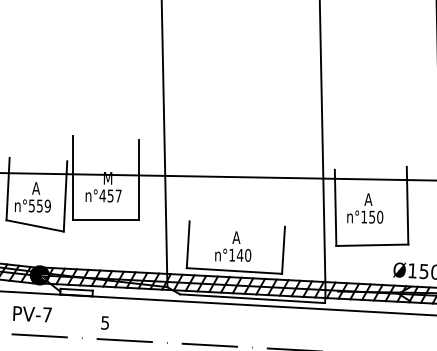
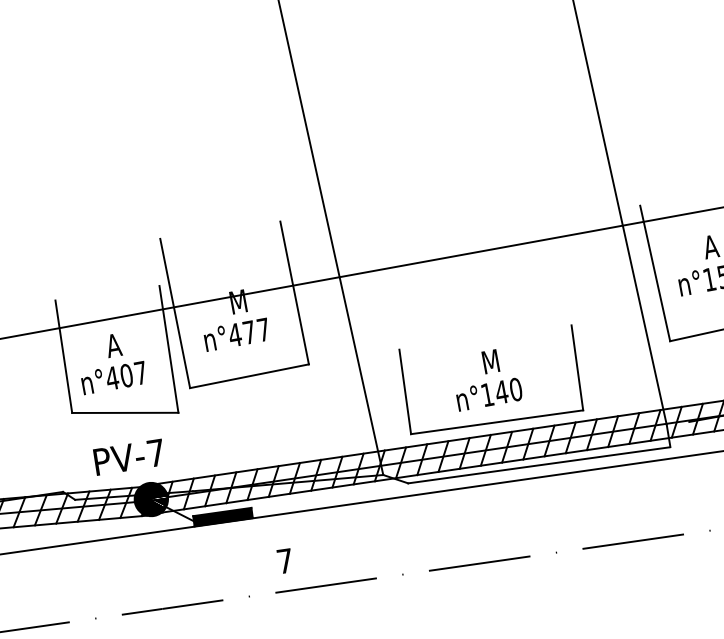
text: (110, 195) -> (248, 331), n°457 -> n°477
text: (39, 205) -> (125, 374), n°559 -> n°407
text: (236, 237) -> (488, 361), A -> M
fill: (76, 292) -> (222, 516), added
text: (32, 314) -> (129, 457), moved
text: (105, 322) -> (285, 560), 5 -> 7

